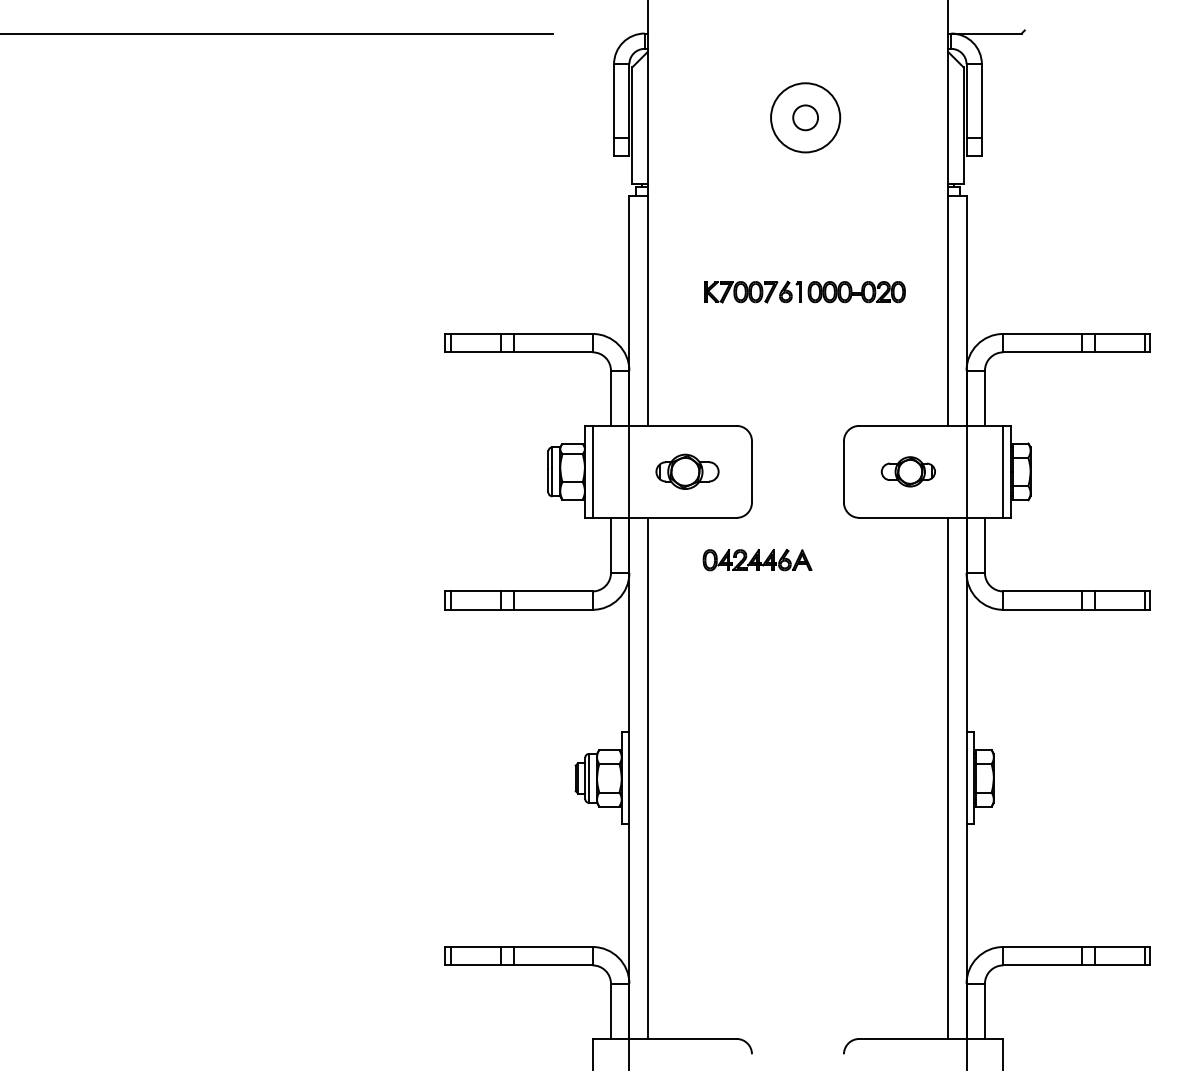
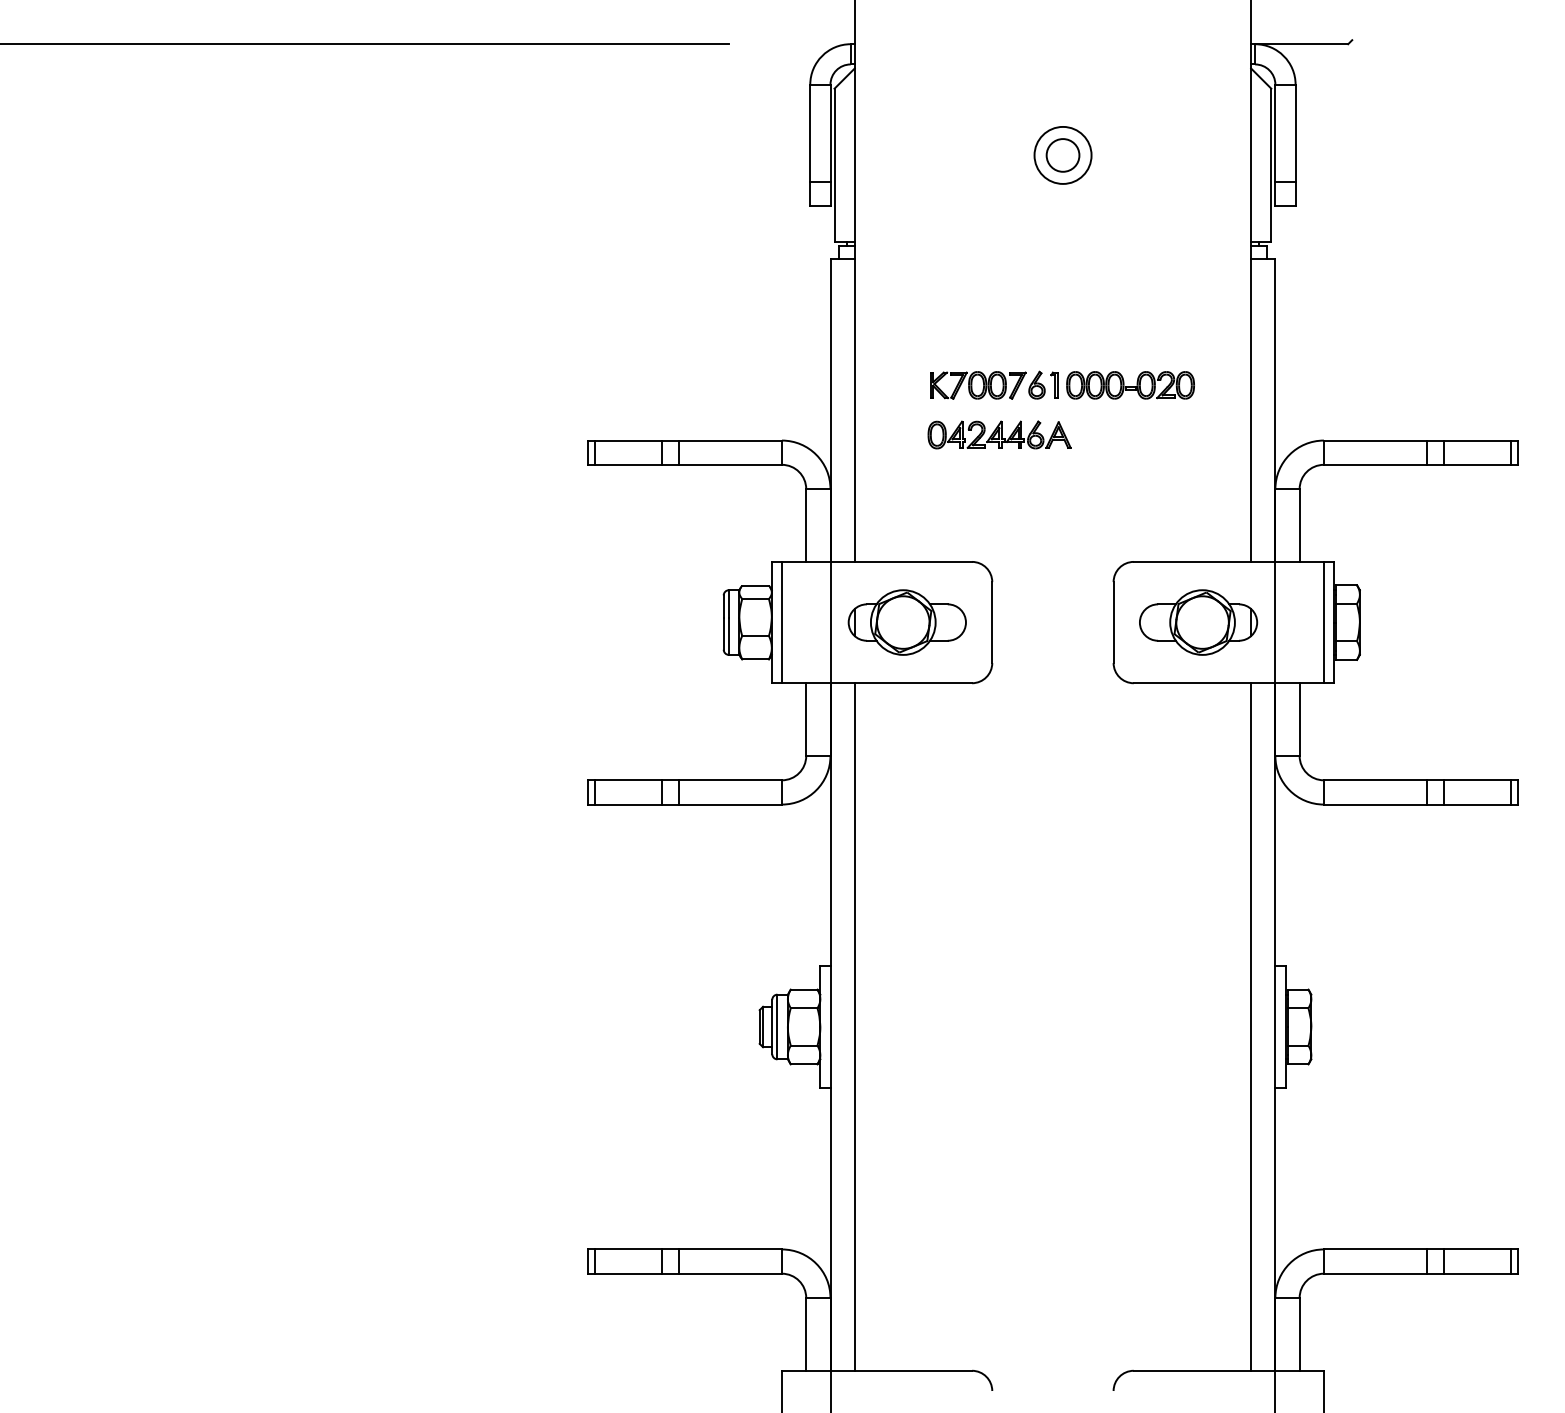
circle: (805, 117) -> (1062, 154), size x0.62
part: (686, 471) -> (906, 622), size x1.43
part: (908, 471) -> (1198, 622), size x1.67
part: (757, 559) -> (999, 434), moved

